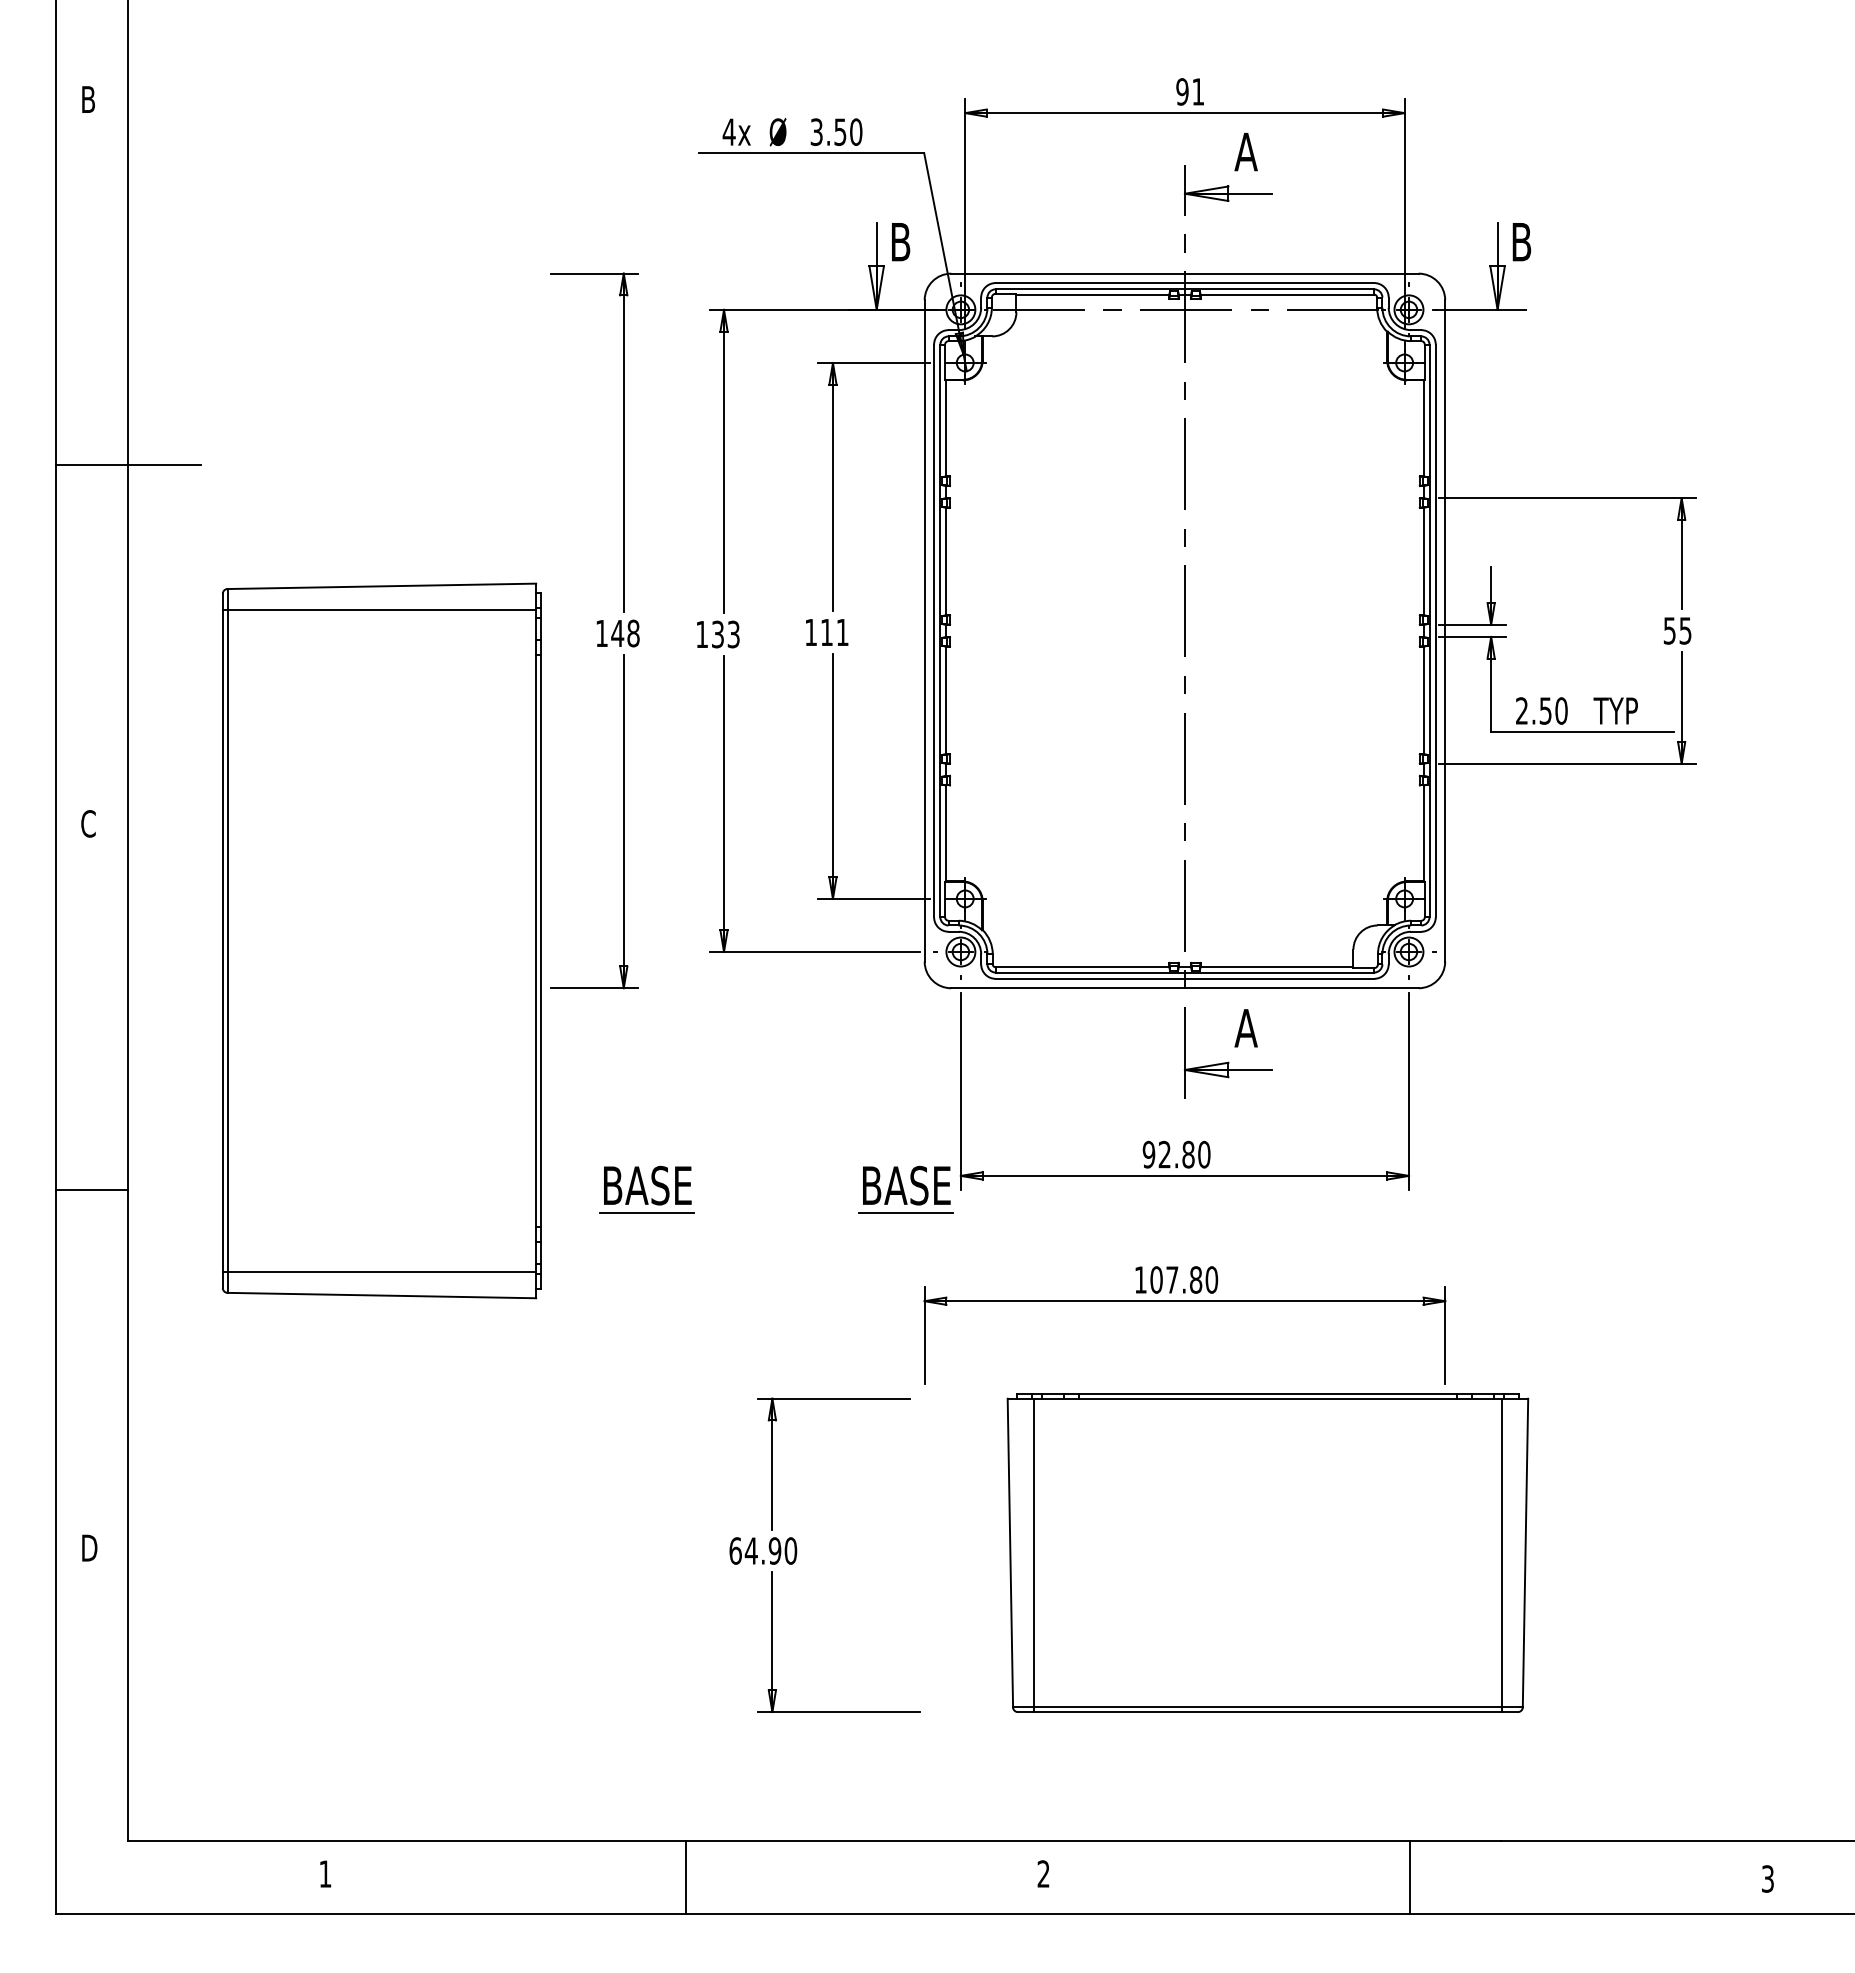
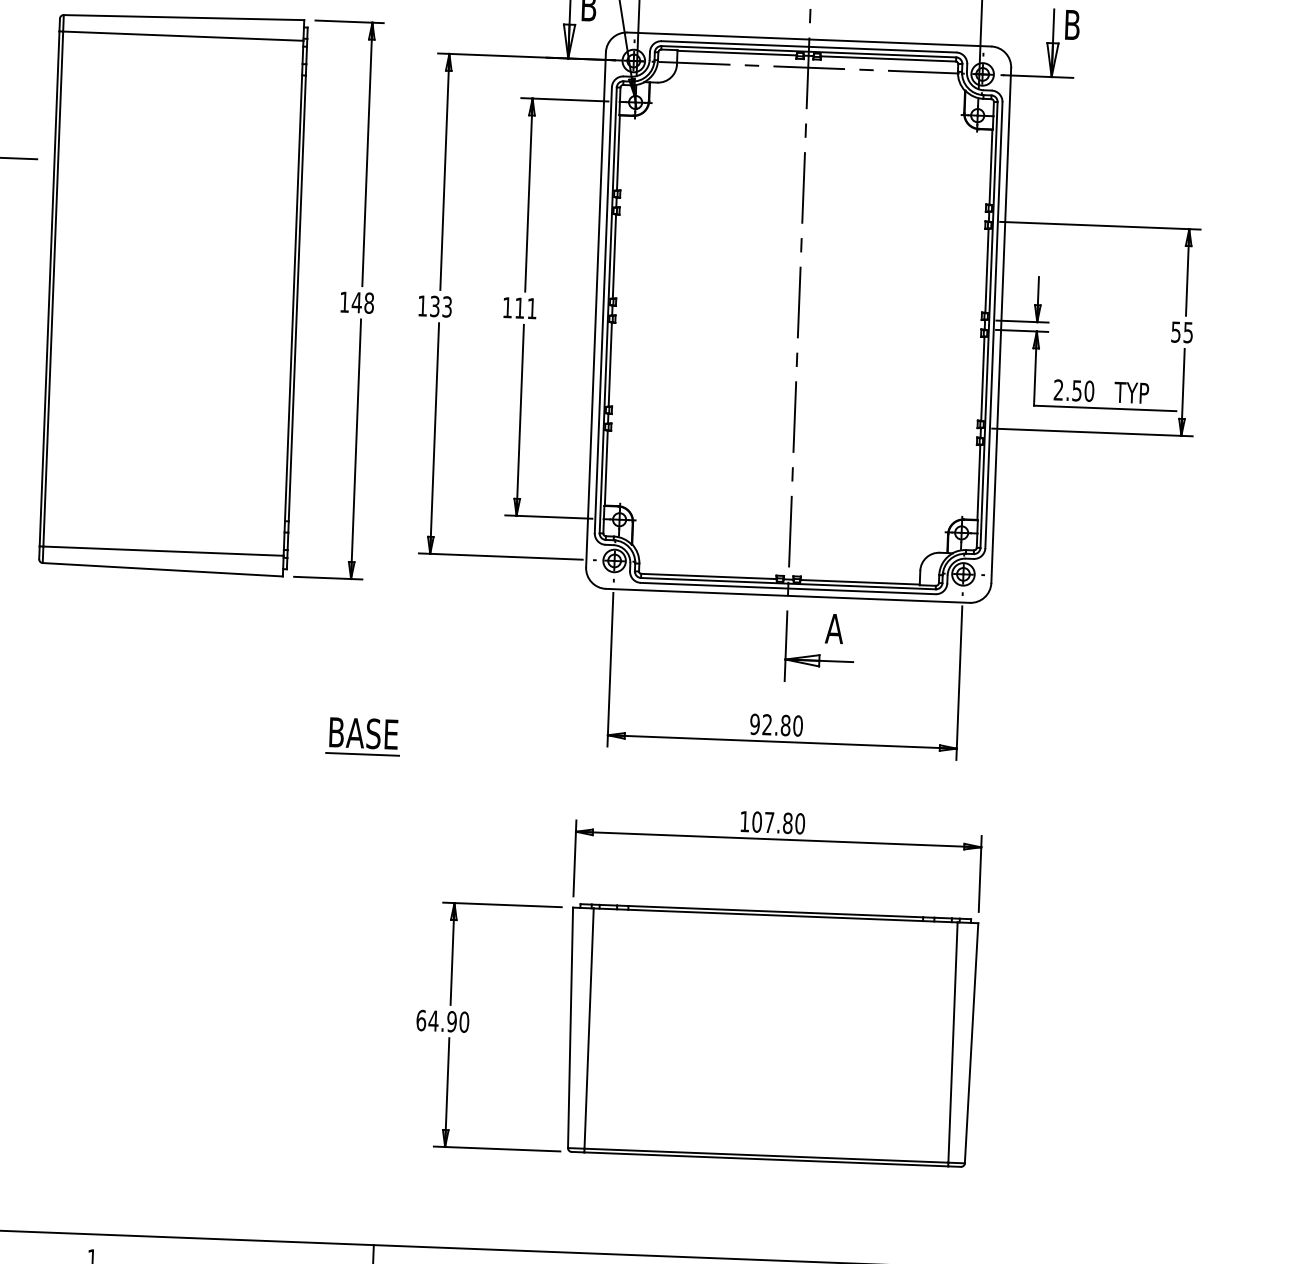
part: (381, 940) -> (173, 293), moved
part: (905, 1189) -> (564, 744), removed
part: (1267, 1552) -> (770, 1035), moved

